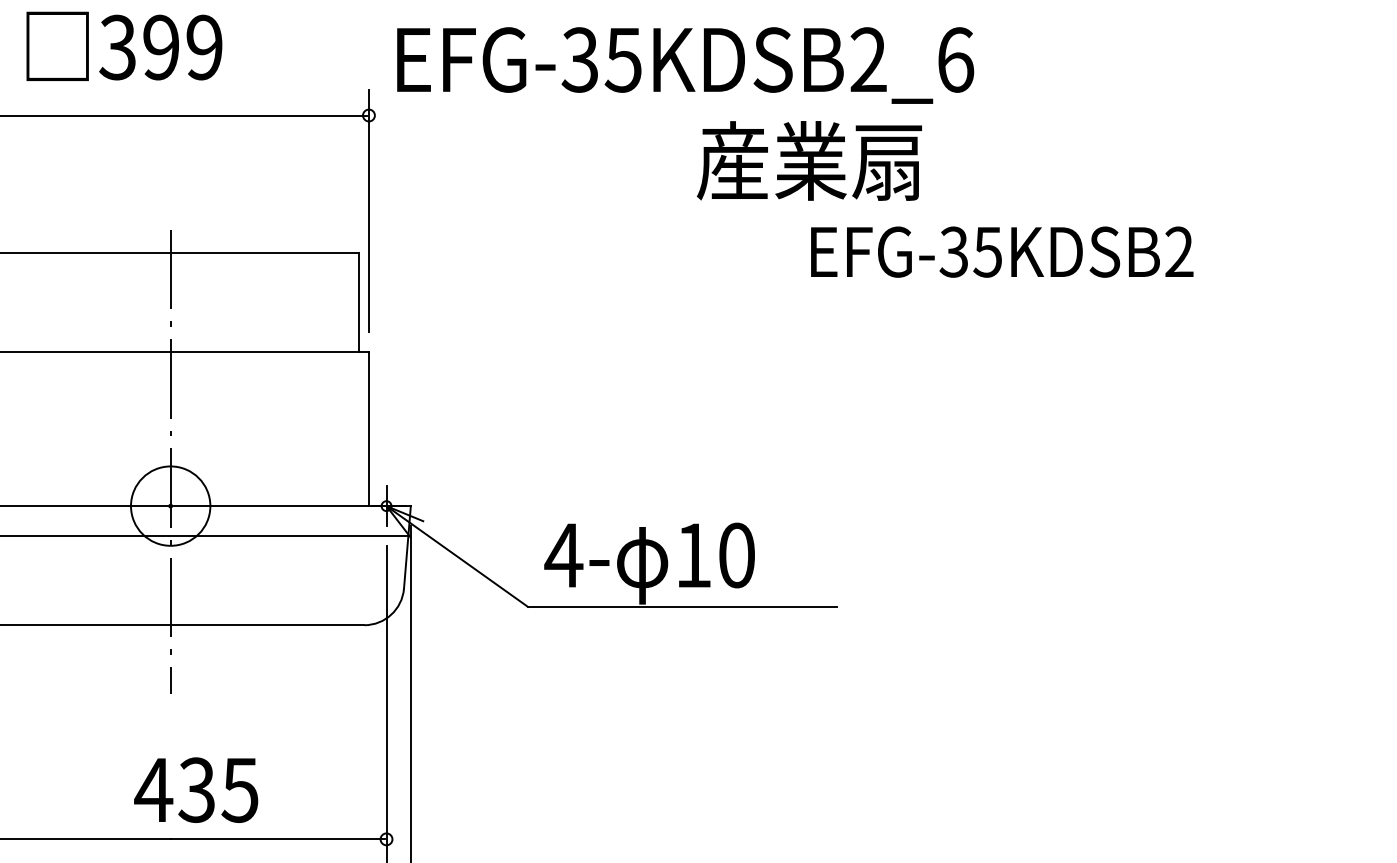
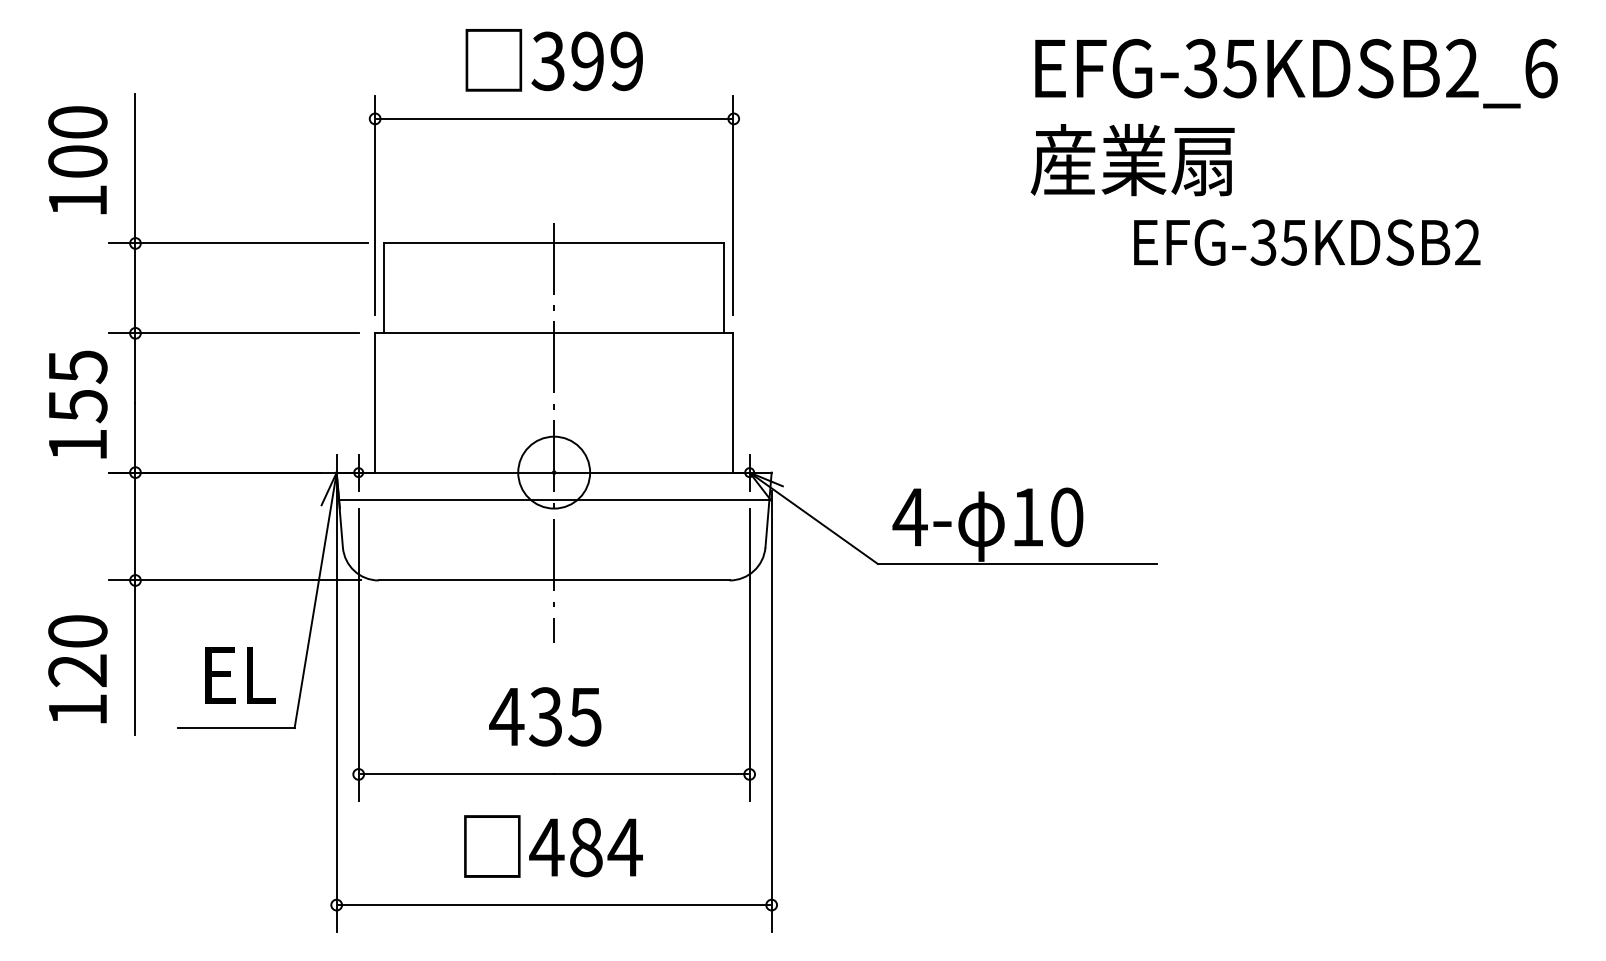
text: (123, 46) -> (553, 60), moved
text: (685, 65) -> (1296, 73), moved
text: (196, 789) -> (545, 716), moved

